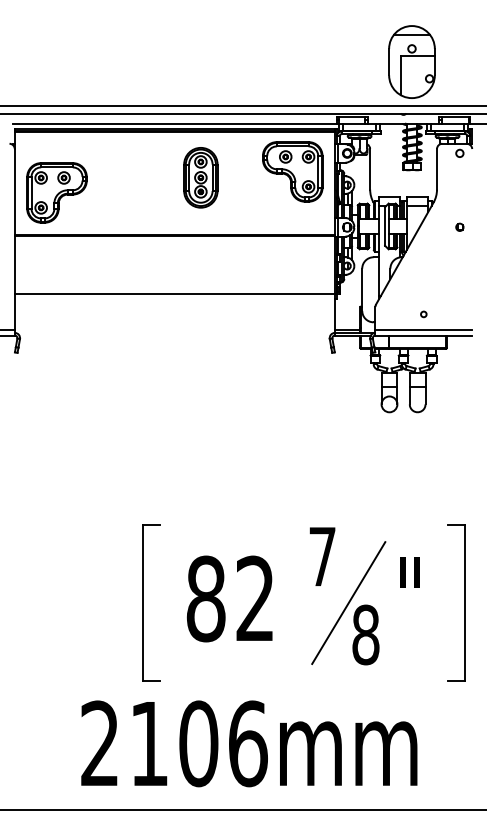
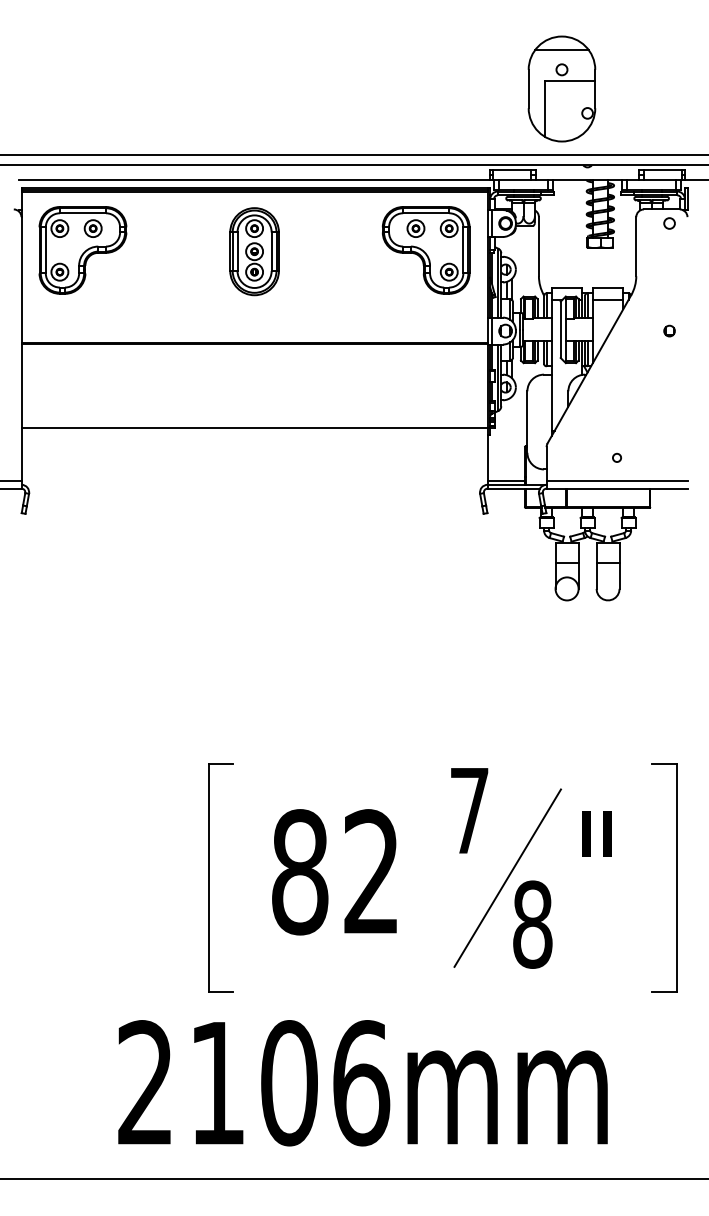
part: (411, 61) -> (561, 88), moved
part: (200, 177) -> (254, 251), moved
part: (56, 192) -> (82, 249), moved

